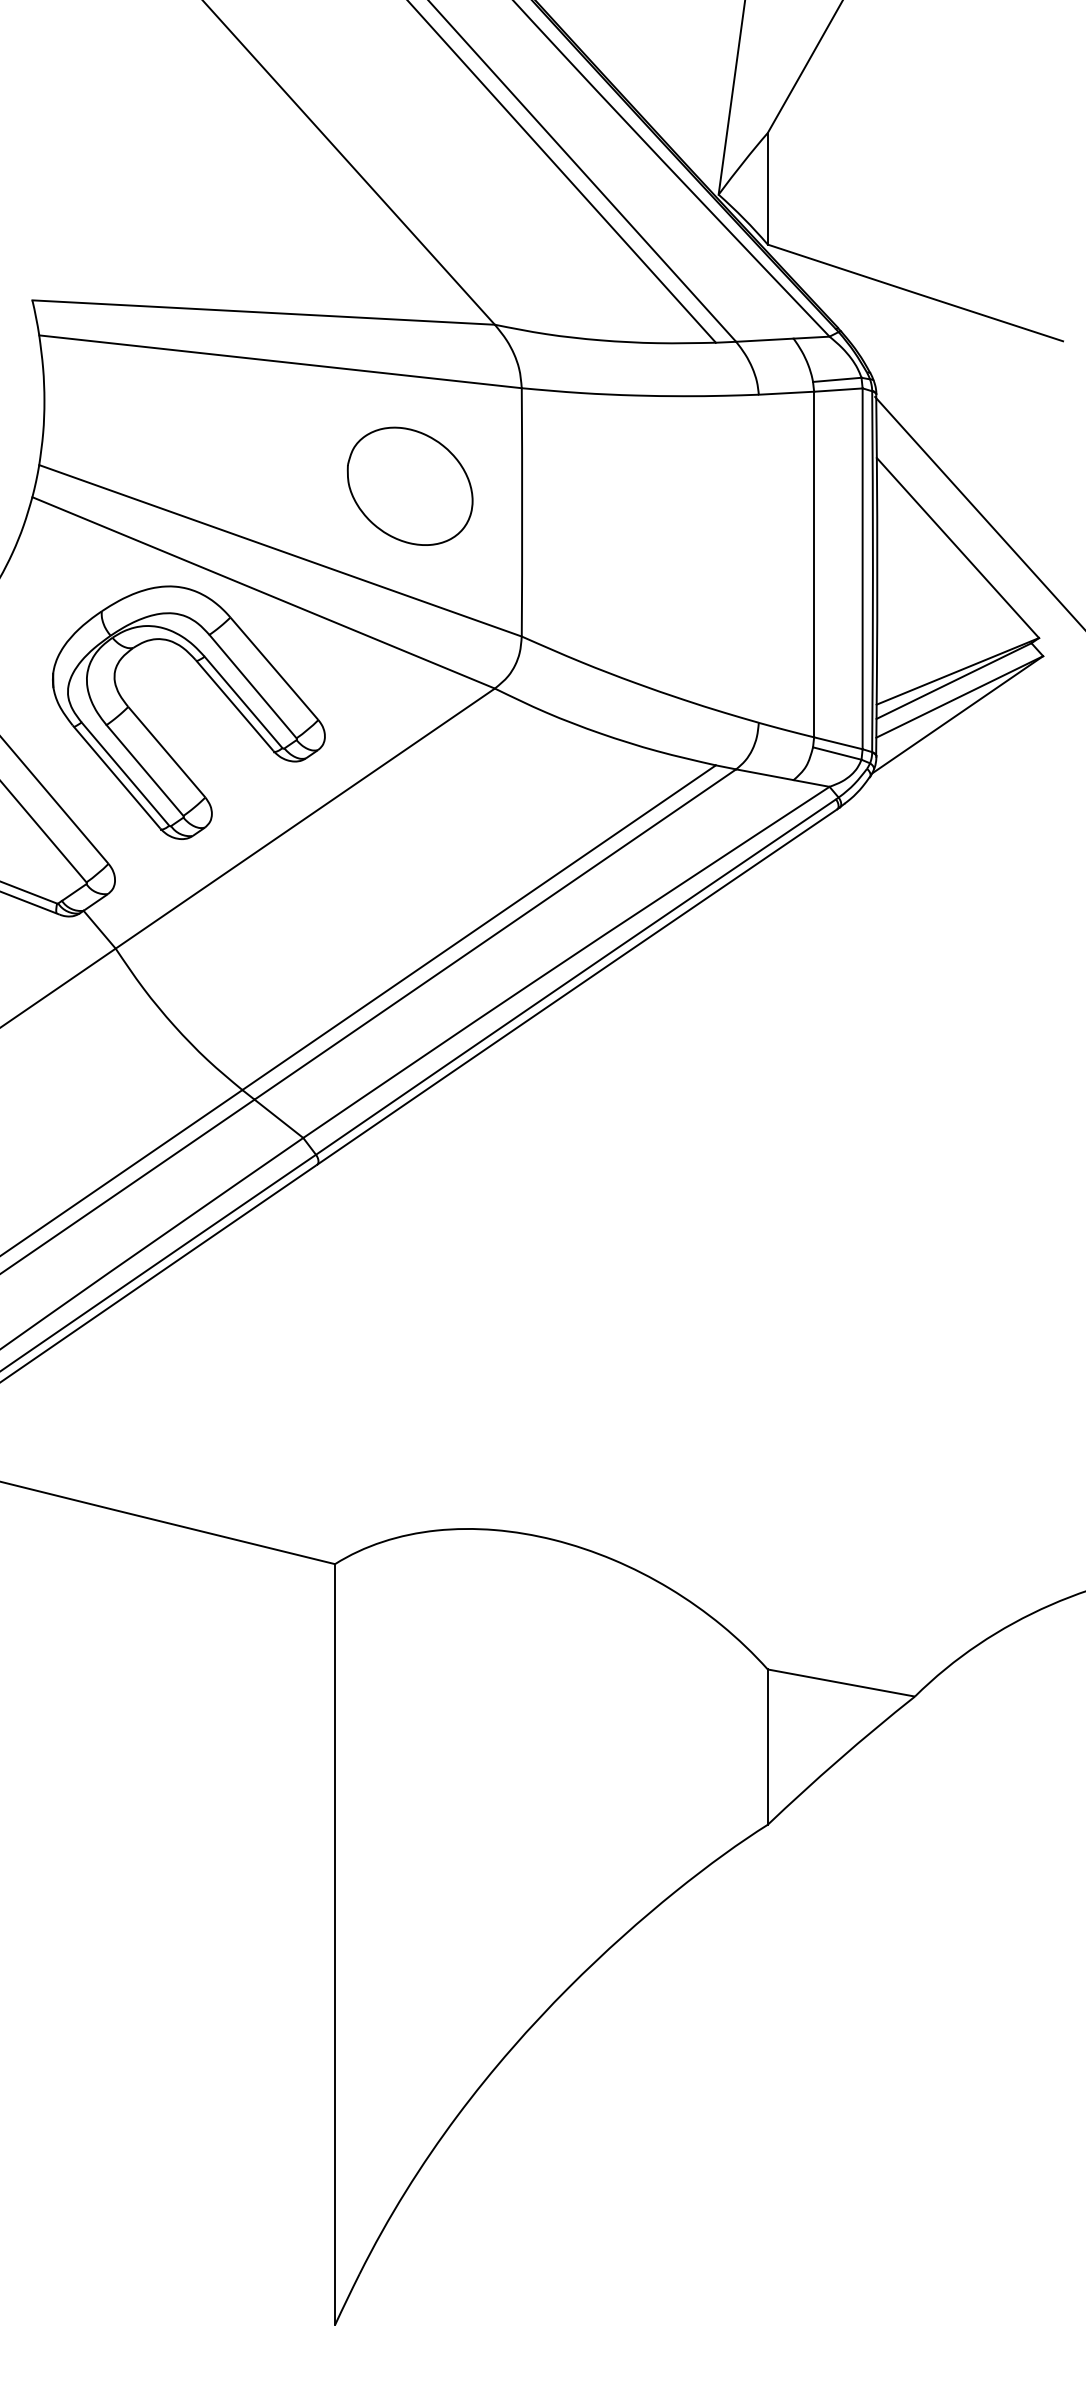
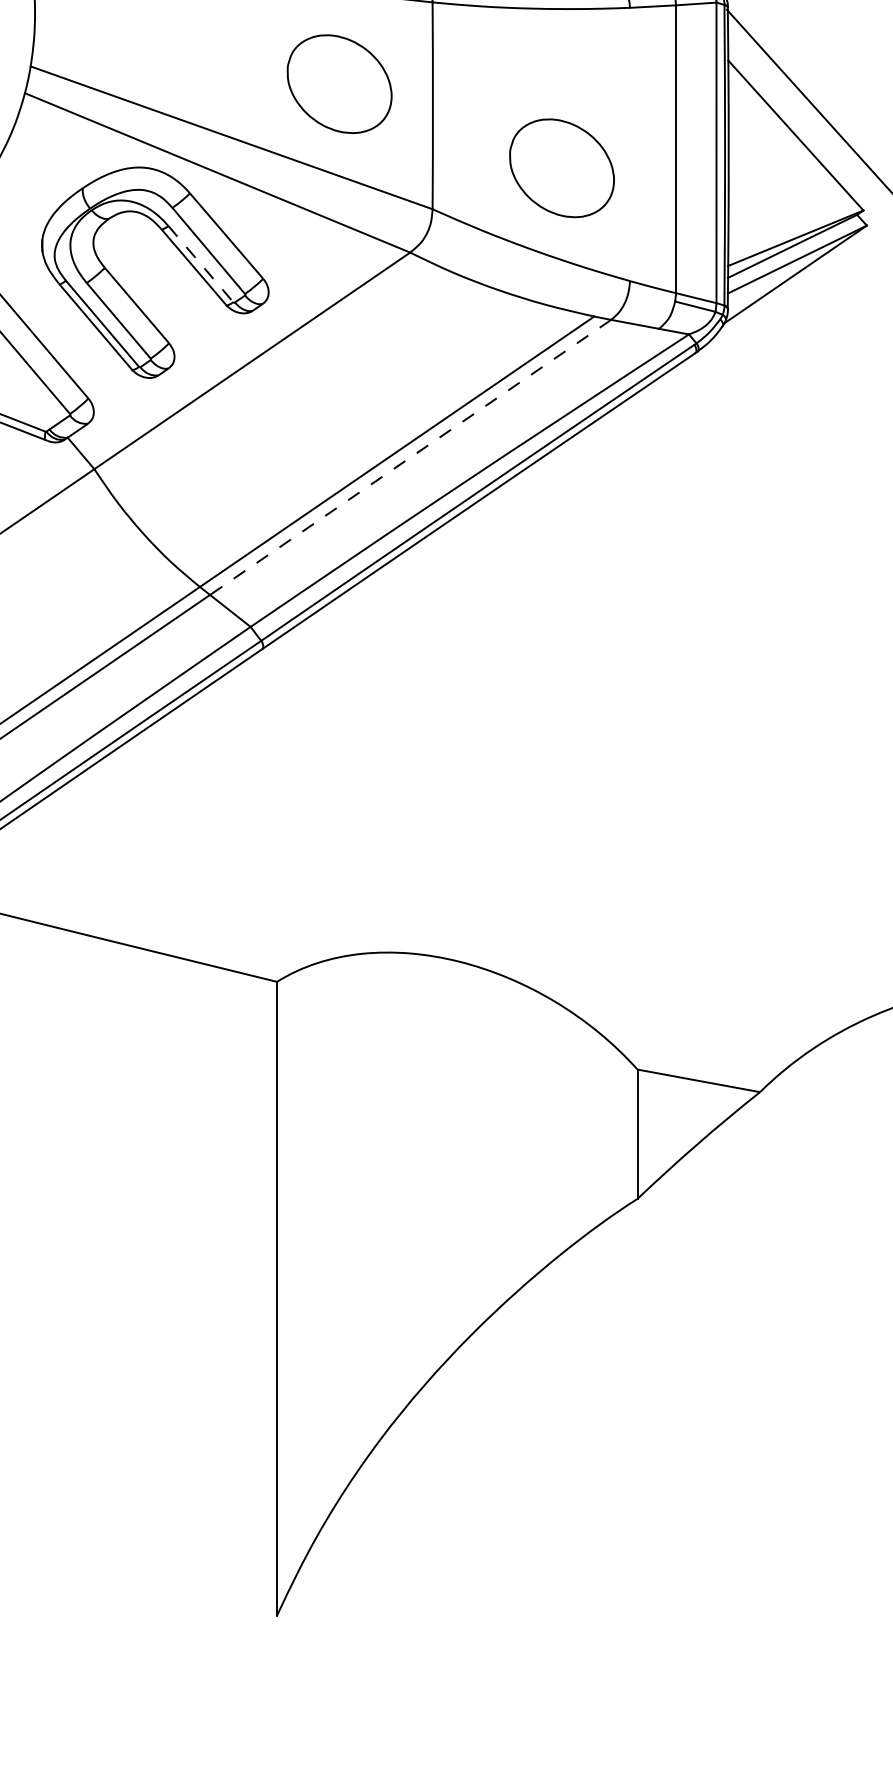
part: (676, 586) -> (561, 167), added
line: (243, 702) -> (200, 264), solid -> dashed
line: (495, 934) -> (410, 457), solid -> dashed

